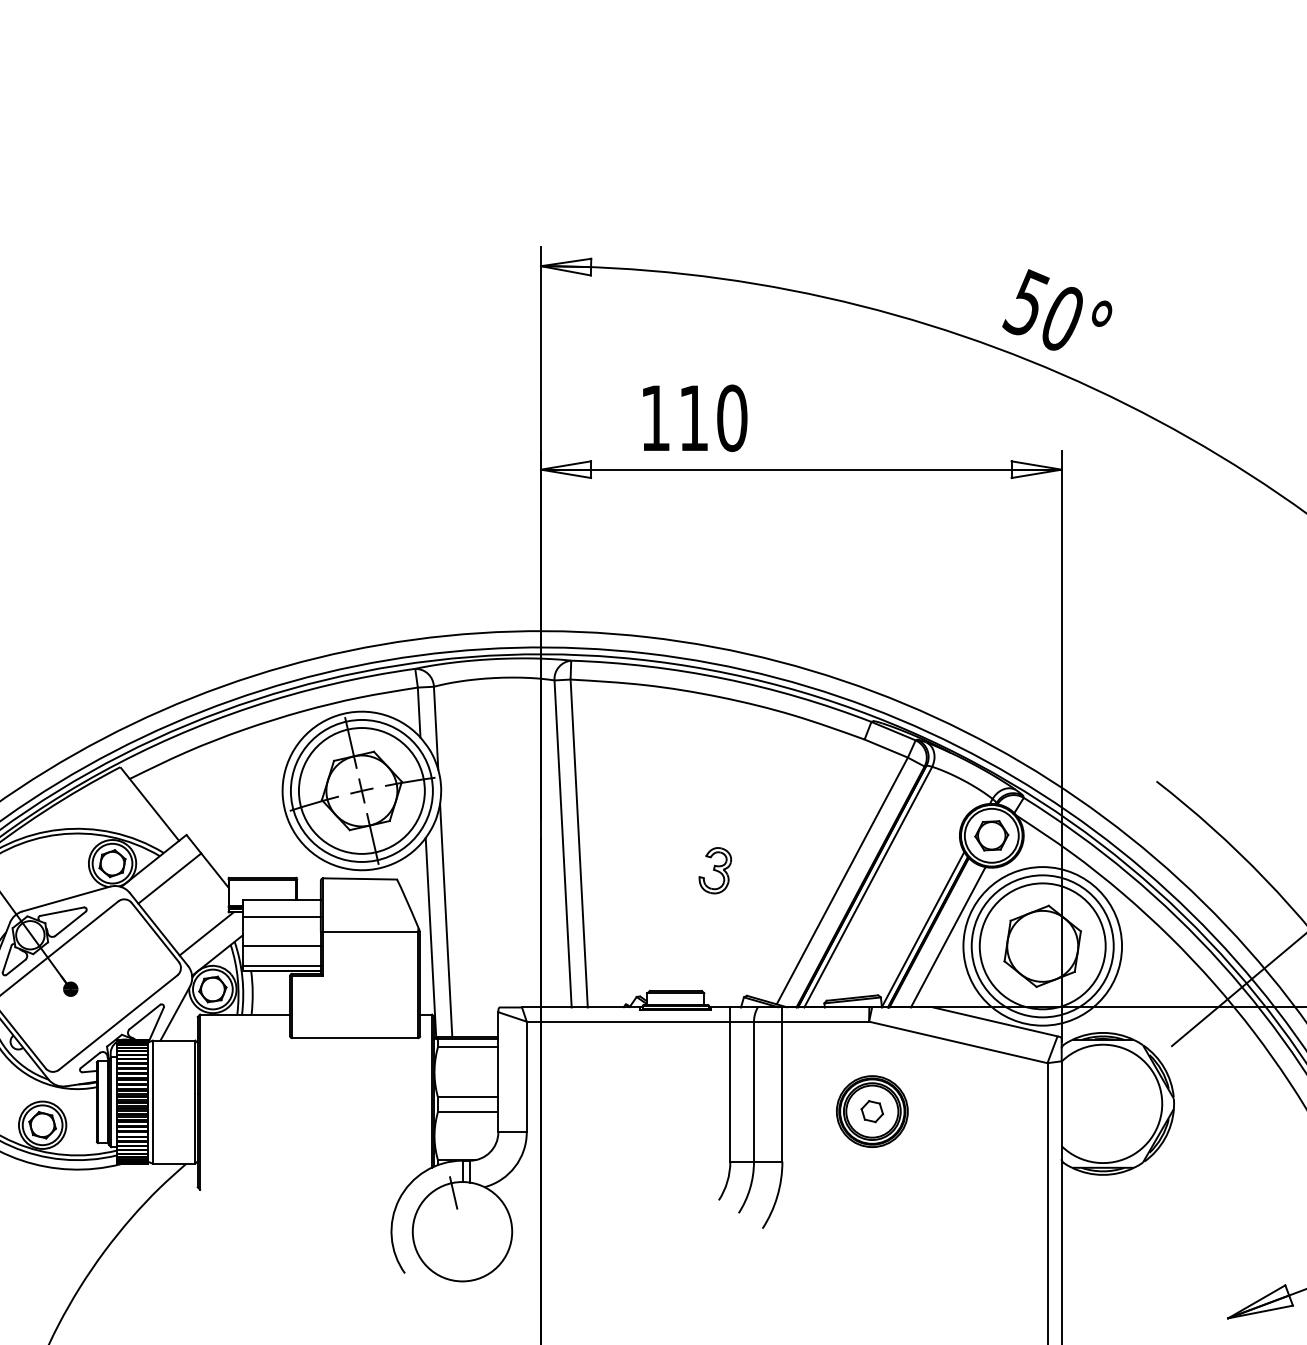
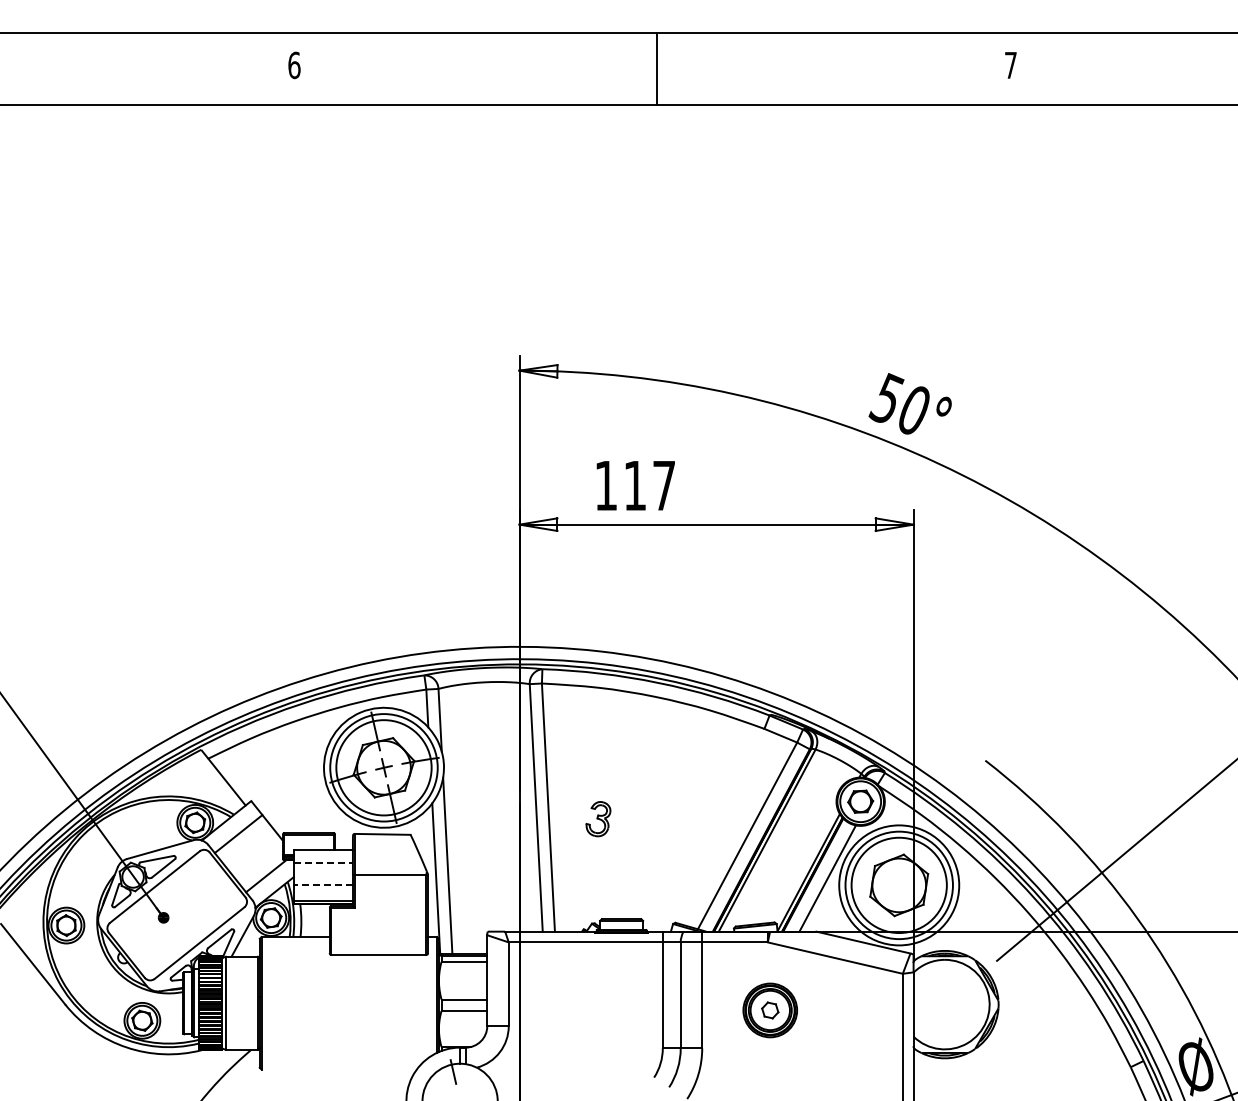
text: (731, 417) -> (663, 485), 110 -> 117
part: (715, 871) -> (598, 819), moved
line: (281, 917) -> (323, 863), solid -> dashed
line: (281, 945) -> (323, 884), solid -> dashed

